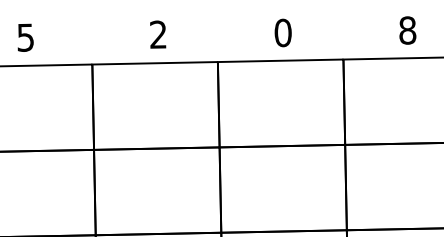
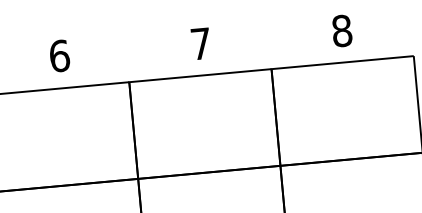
text: (282, 32) -> (200, 43), 0 -> 7
text: (158, 34) -> (59, 55), 2 -> 6

